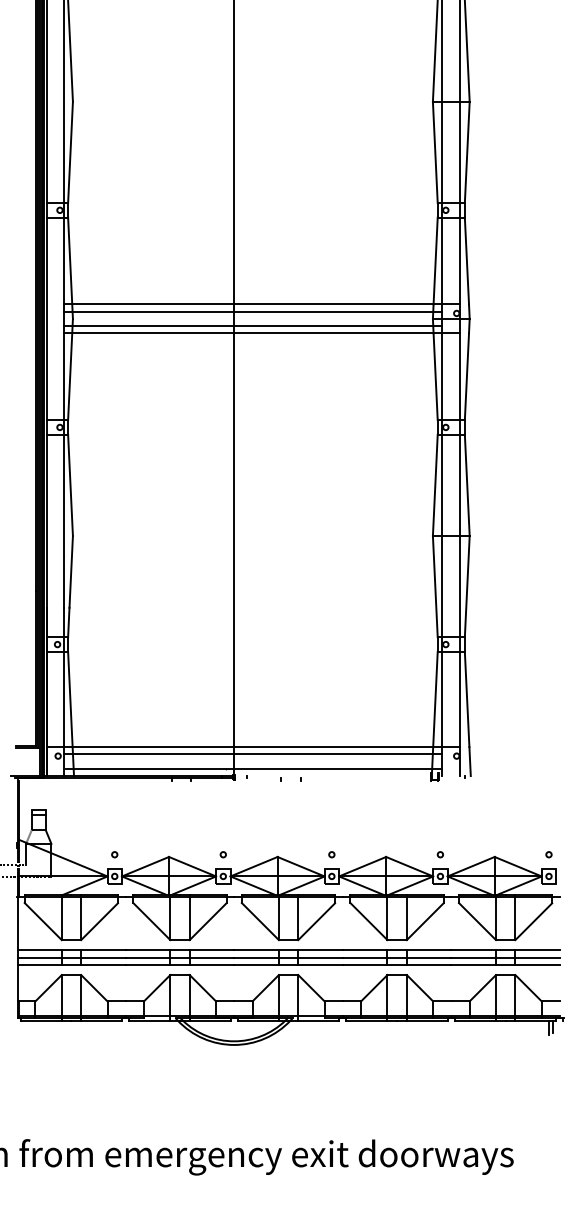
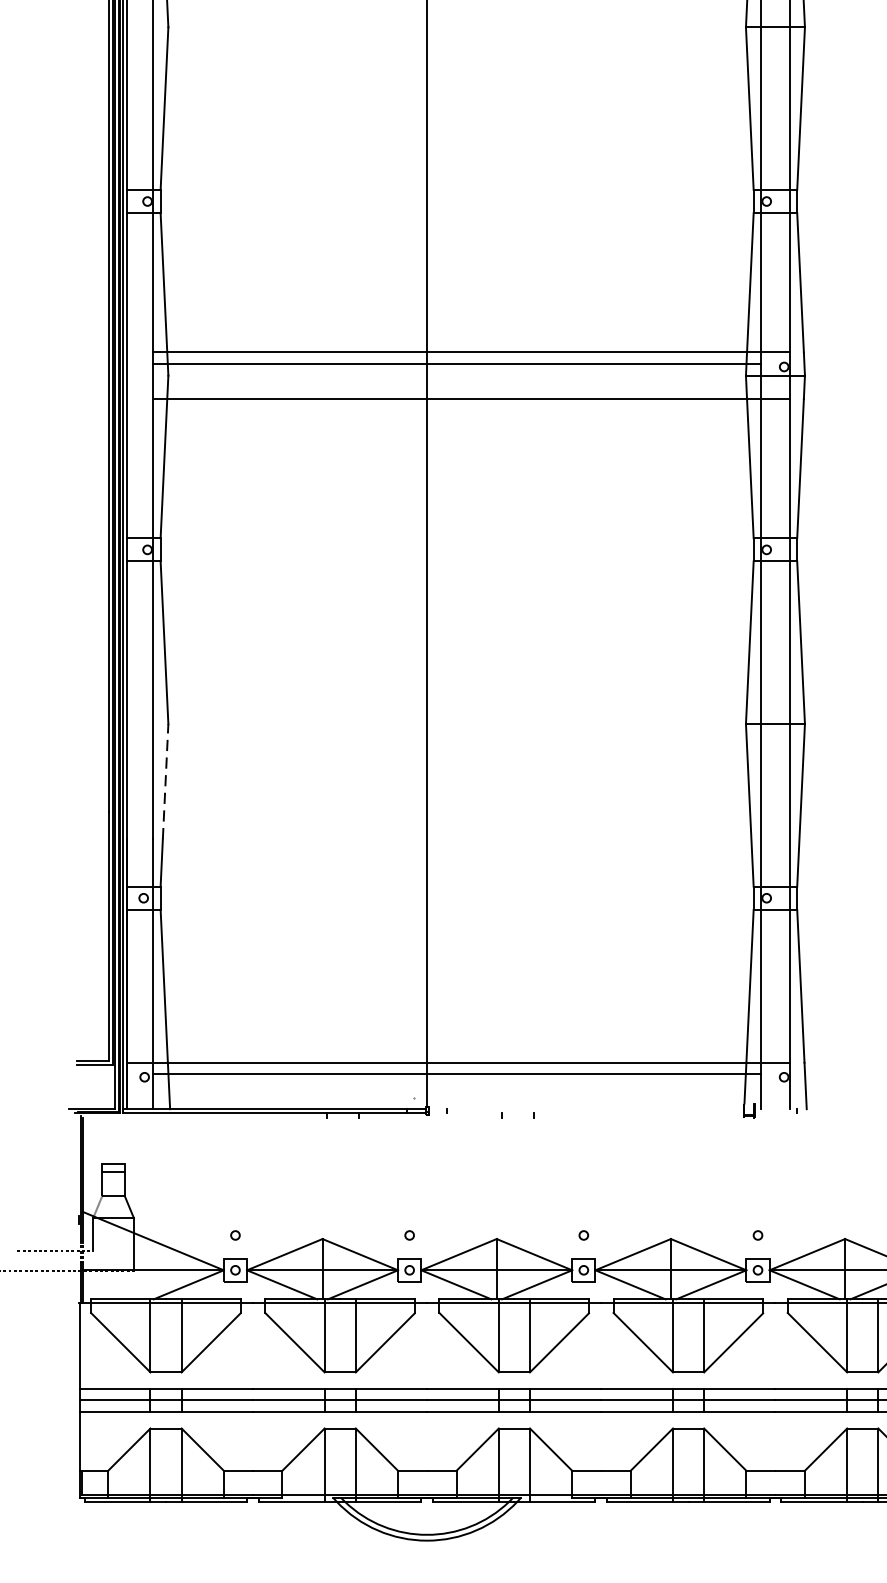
line: (252, 326) -> (456, 387), removed
line: (71, 571) -> (166, 780), solid -> dashed
line: (254, 768) -> (459, 1097), removed

